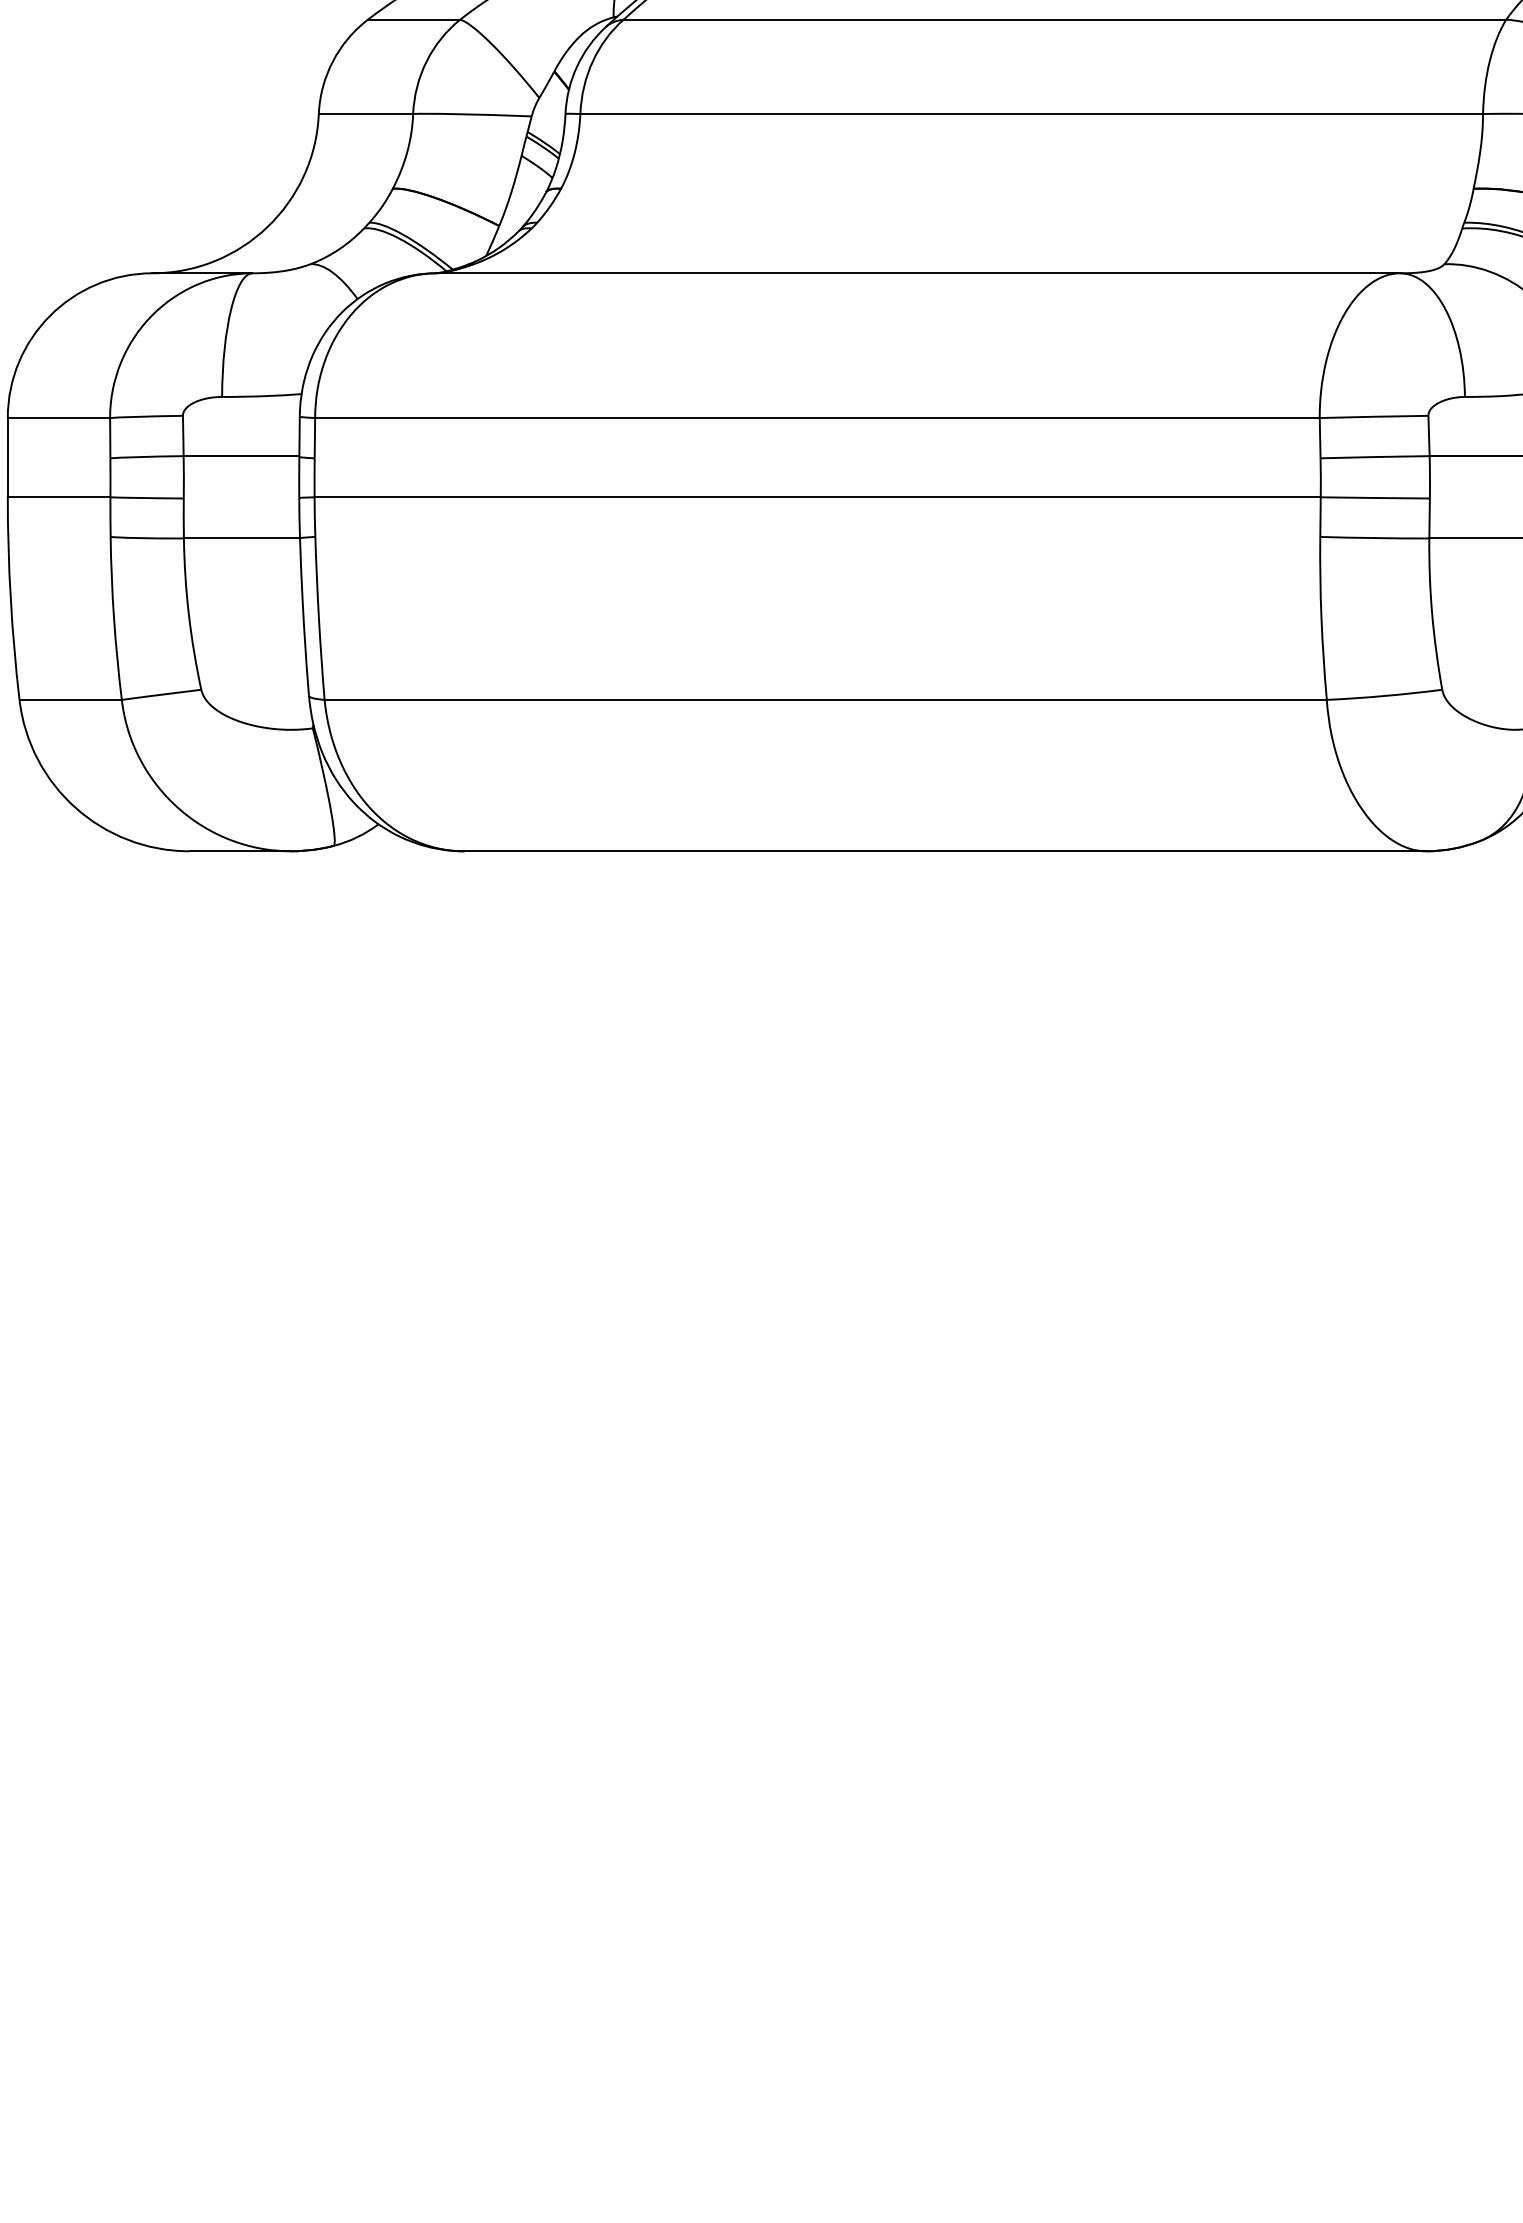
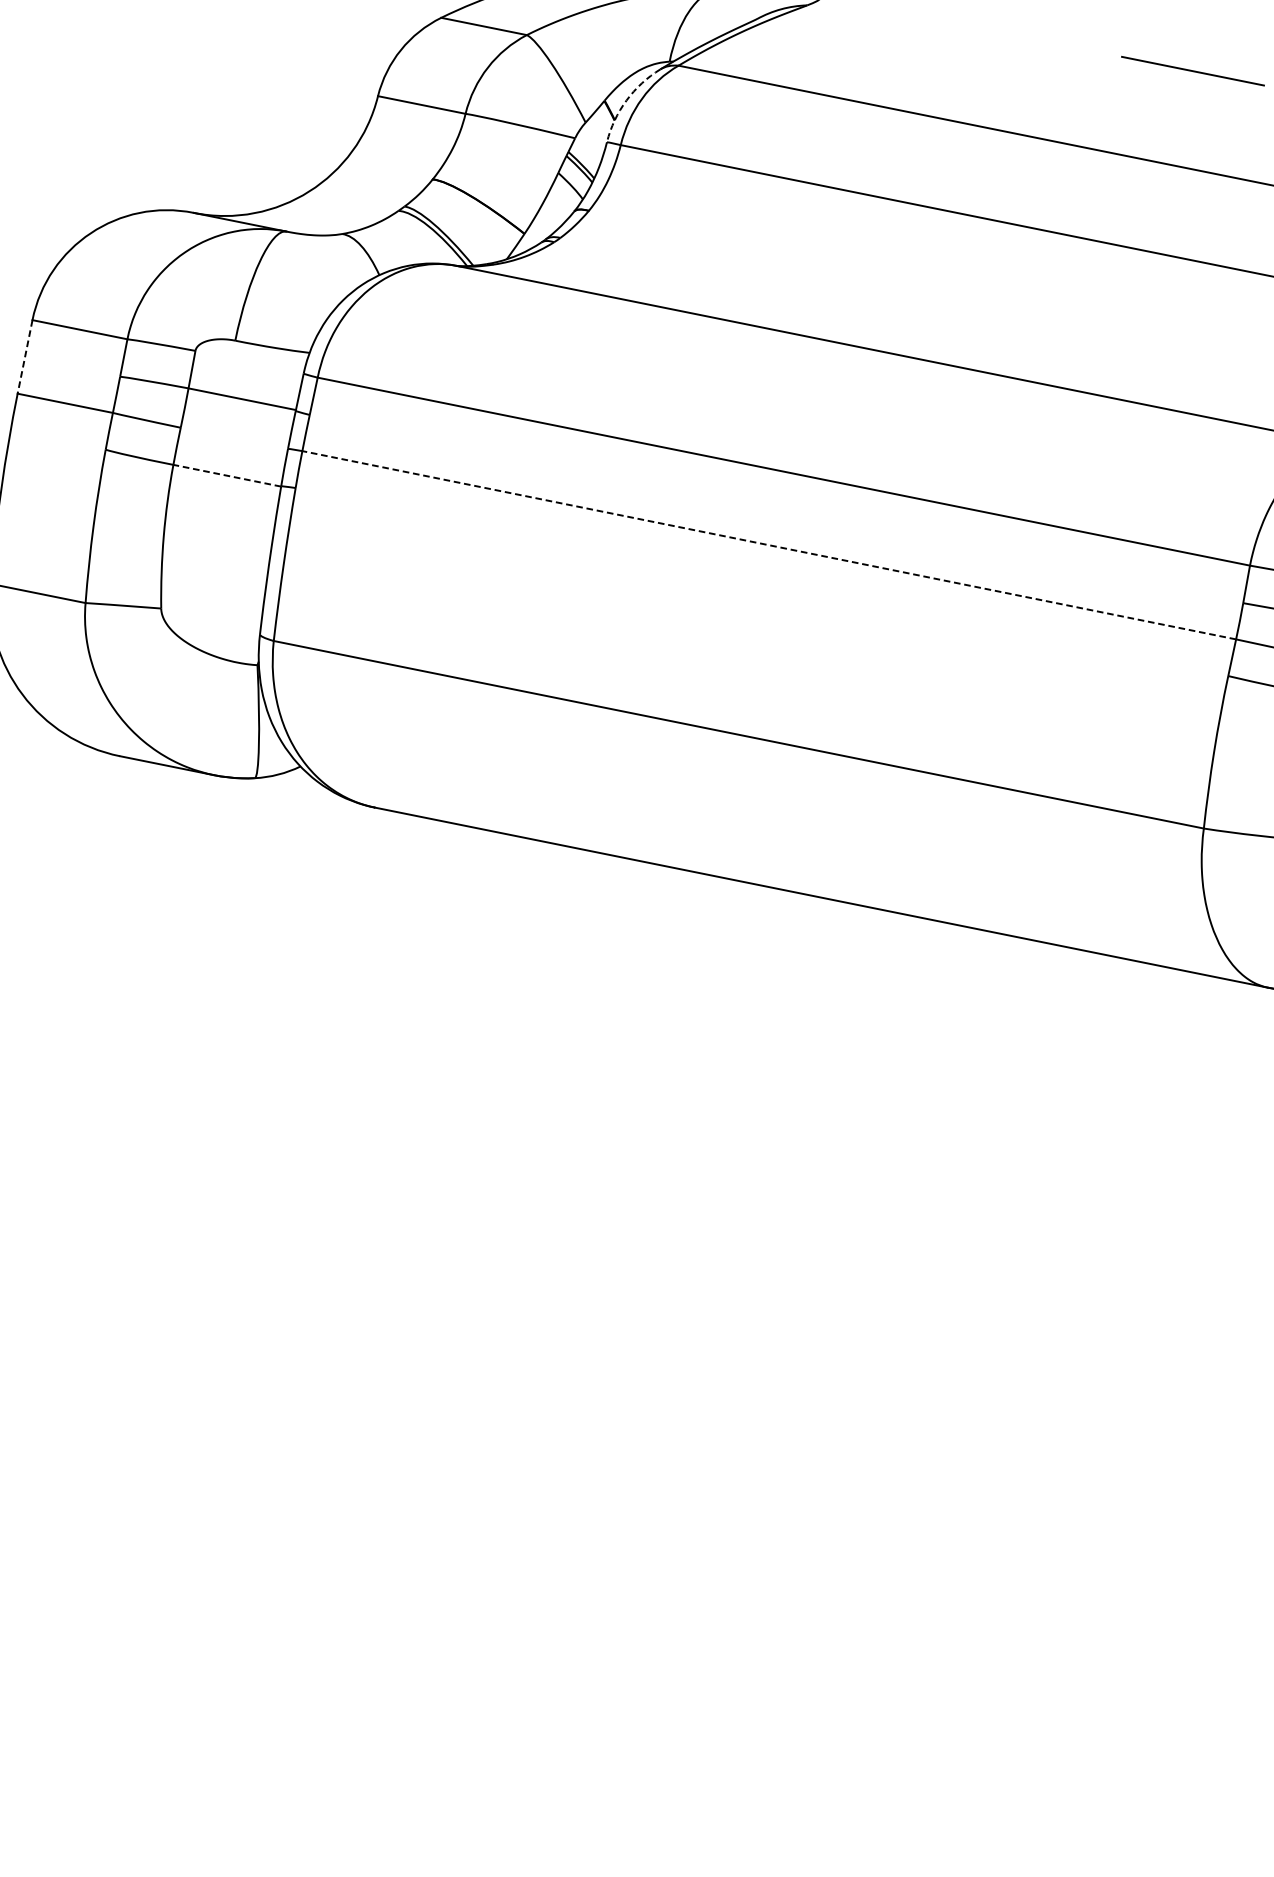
arc: (577, 66) -> (626, 100), solid -> dashed
line: (7, 457) -> (24, 356), solid -> dashed
line: (817, 497) -> (769, 545), solid -> dashed
line: (241, 538) -> (226, 475), solid -> dashed

